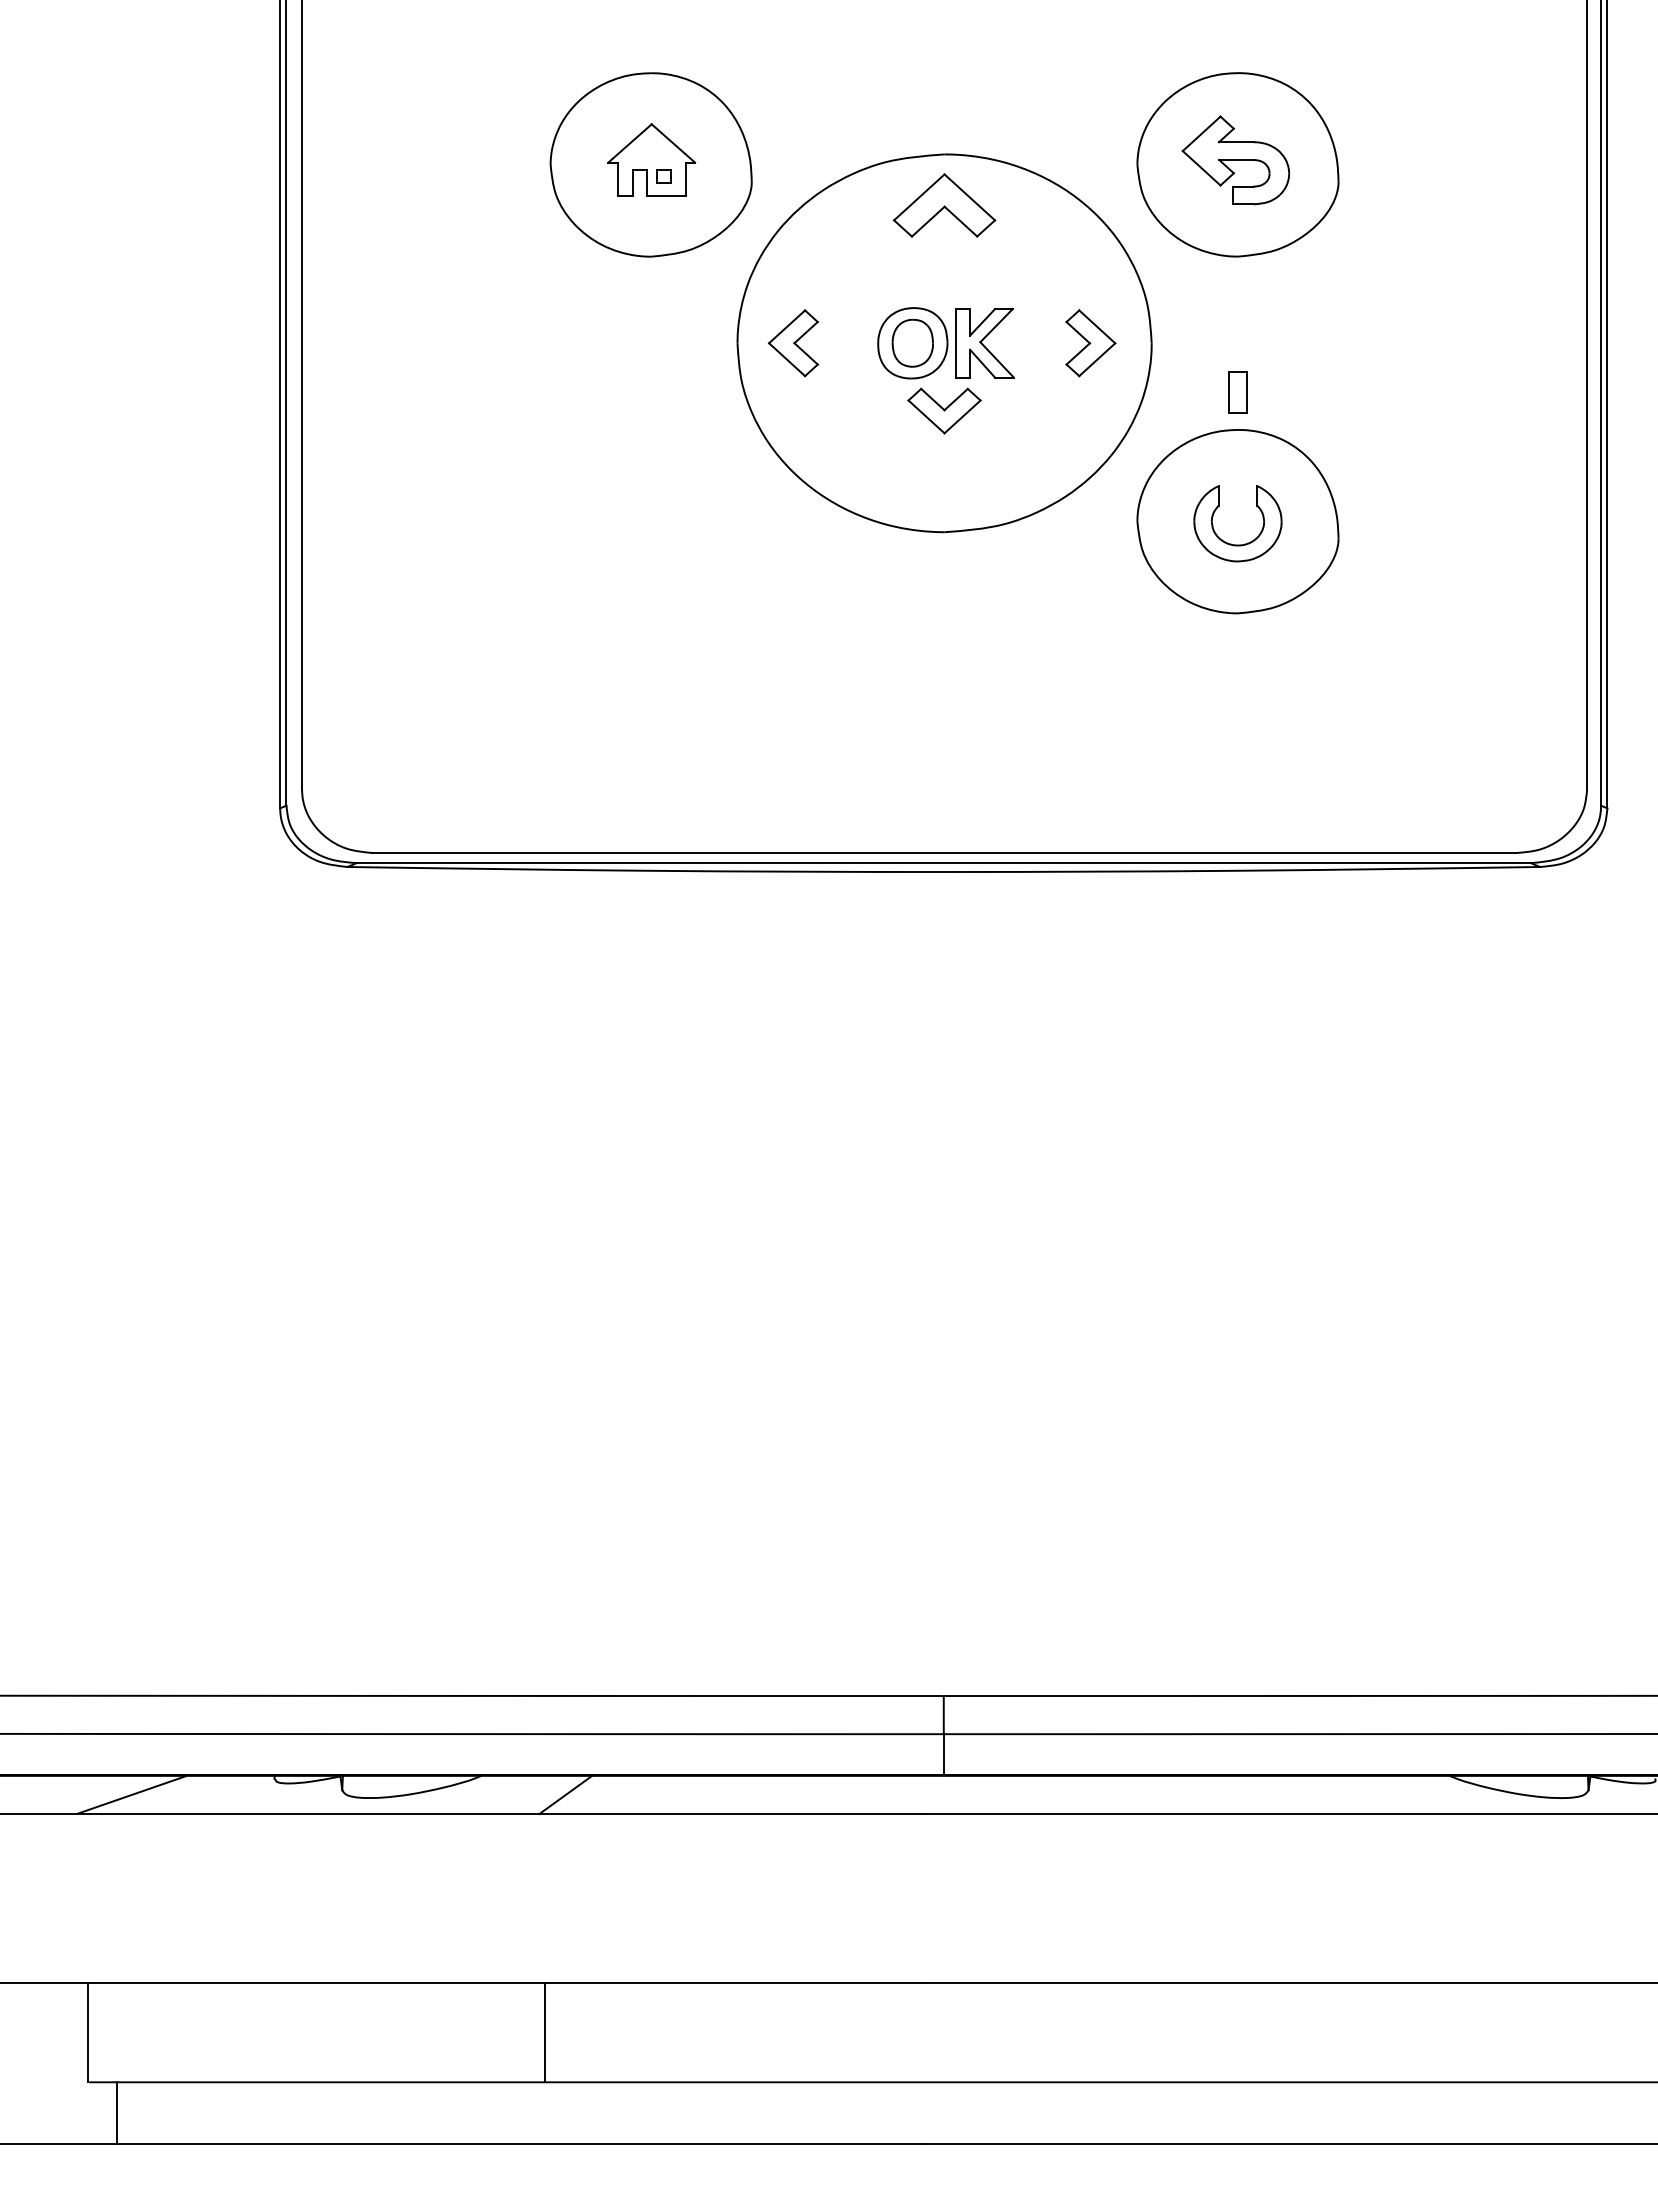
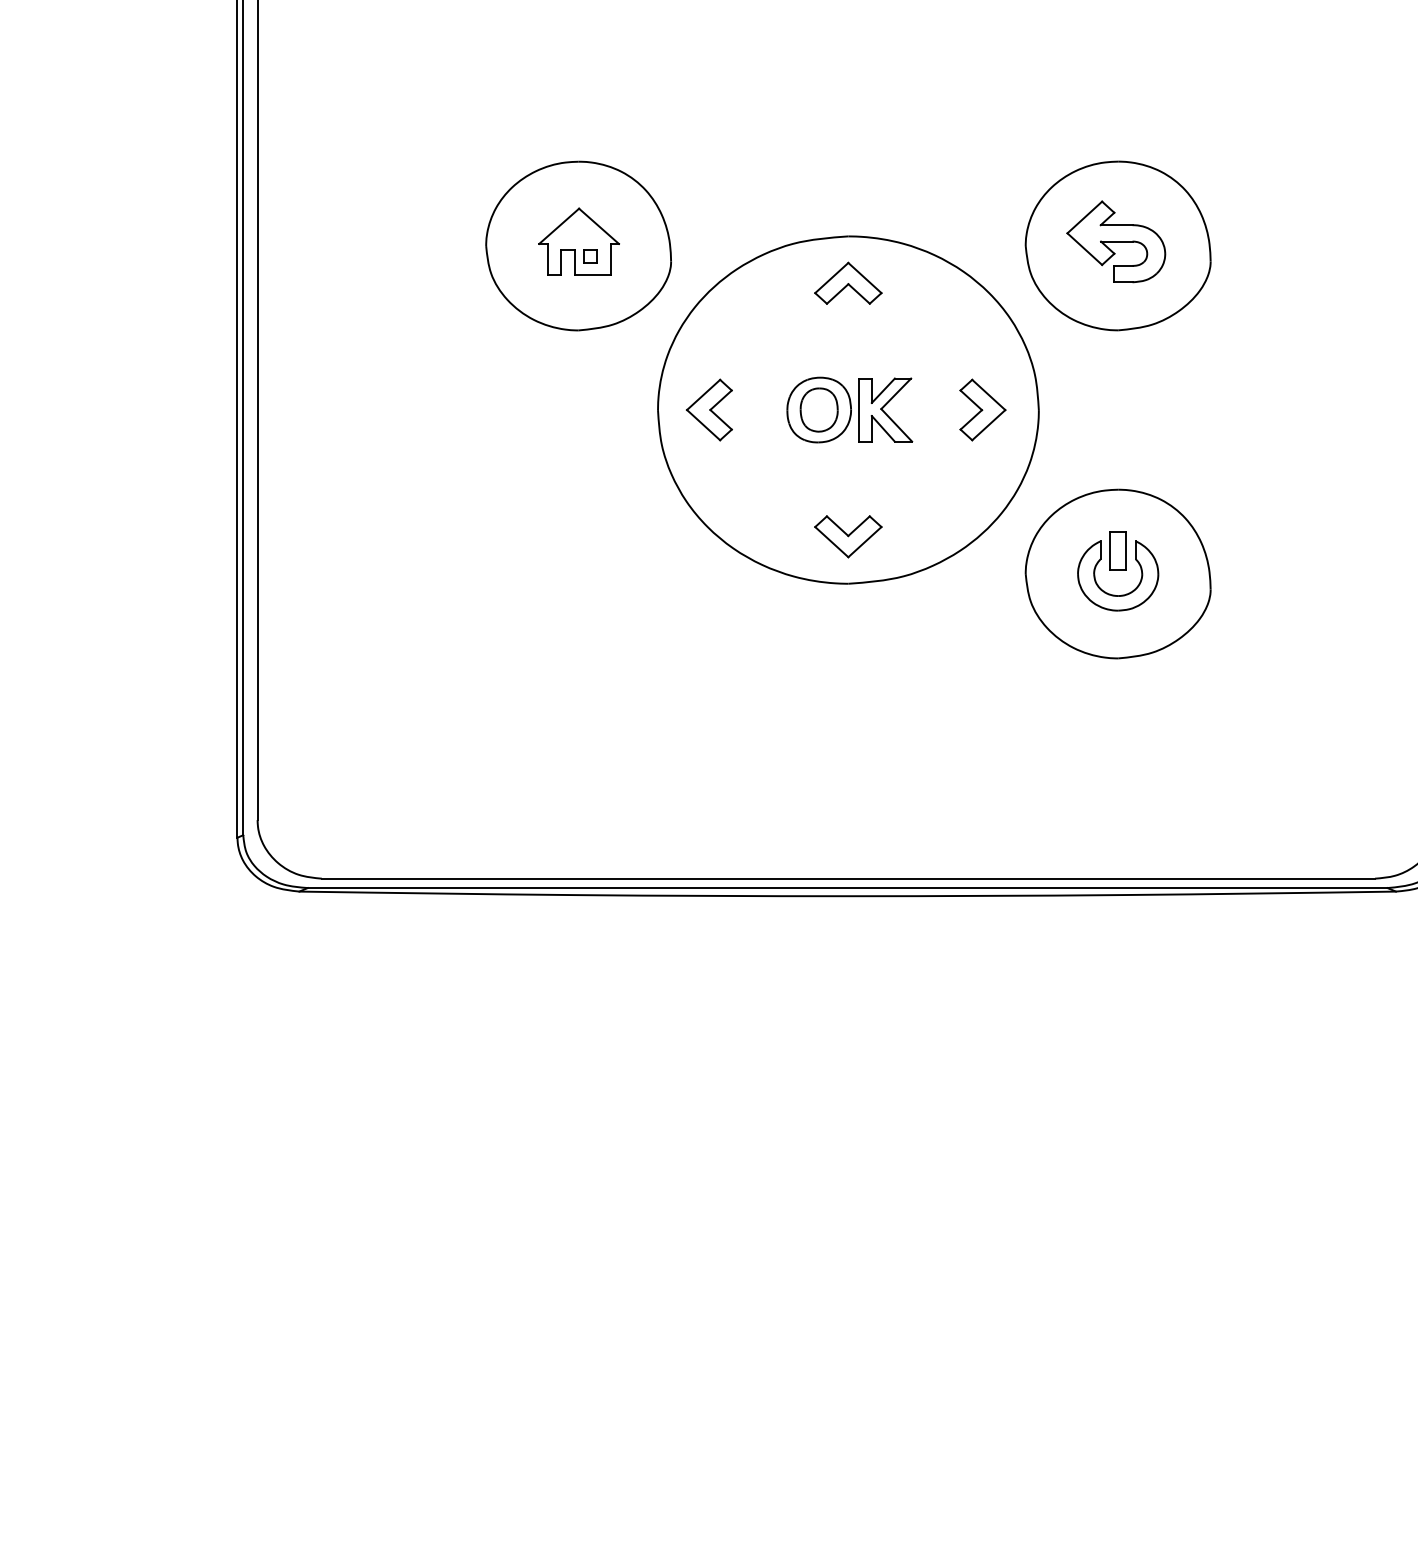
part: (944, 205) -> (848, 283), size x0.71
part: (1237, 392) -> (1117, 550), moved
part: (944, 410) -> (848, 536), moved

